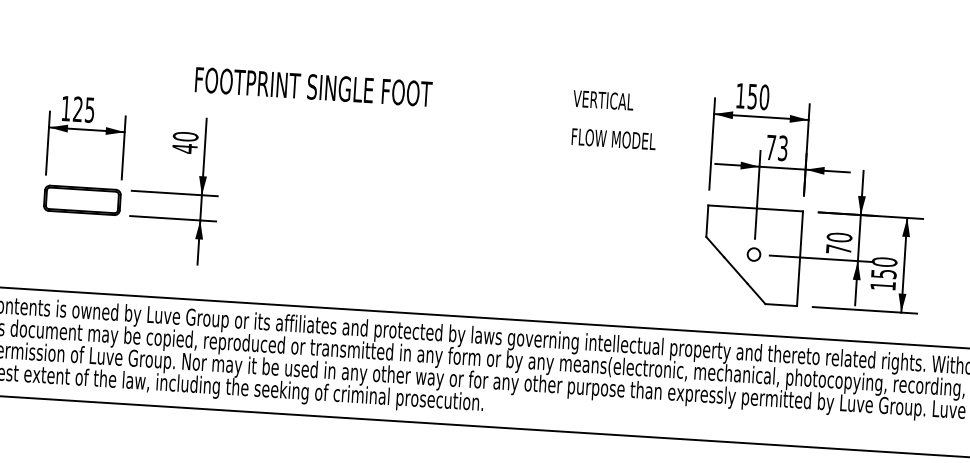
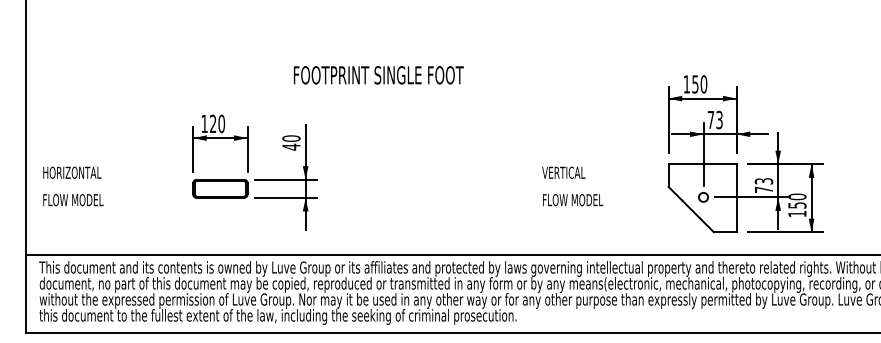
text: (313, 87) -> (378, 75), moved
text: (89, 109) -> (221, 123), 125 -> 120
text: (614, 120) -> (572, 186), moved
text: (838, 237) -> (763, 181), 70 -> 73

